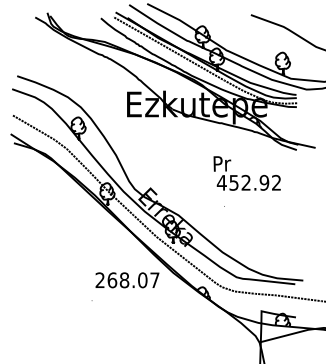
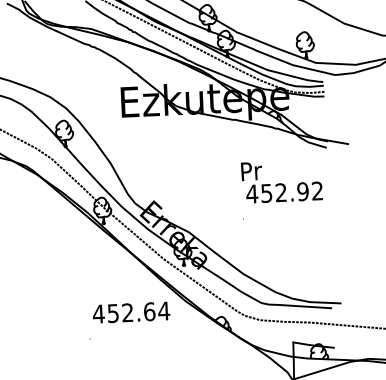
text: (246, 173) -> (281, 181), moved
text: (127, 280) -> (131, 312), 268.07 -> 452.64

